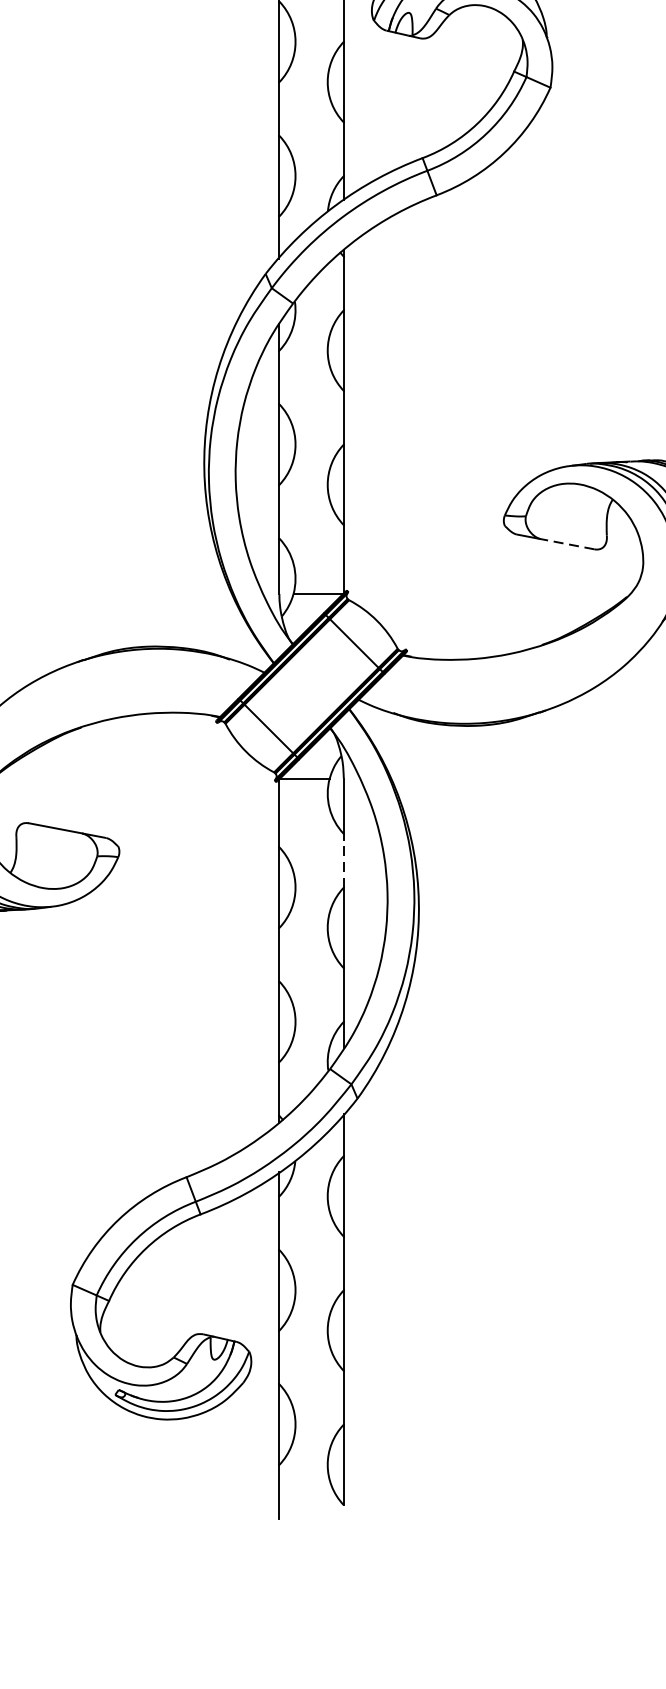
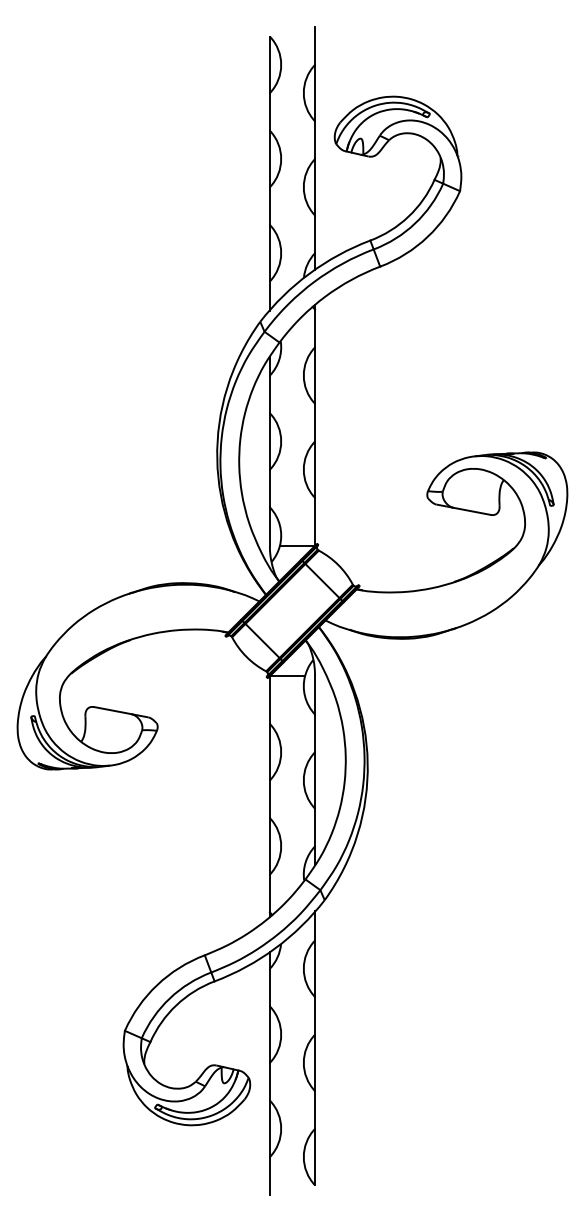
line: (566, 544) -> (471, 511), dashed -> solid
line: (344, 860) -> (315, 733), dashed -> solid

